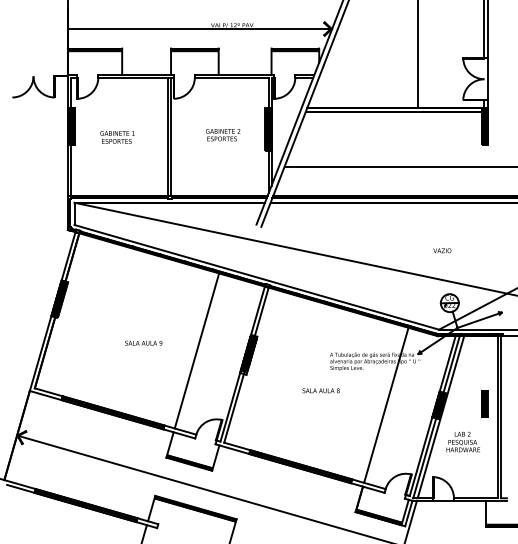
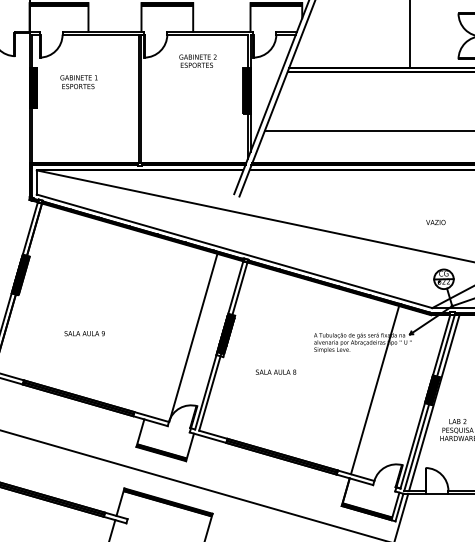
text: (223, 135) -> (198, 61), moved
text: (117, 137) -> (79, 82), moved
text: (143, 342) -> (84, 332), moved
line: (196, 350) -> (192, 337), moved
text: (320, 390) -> (275, 371), moved

